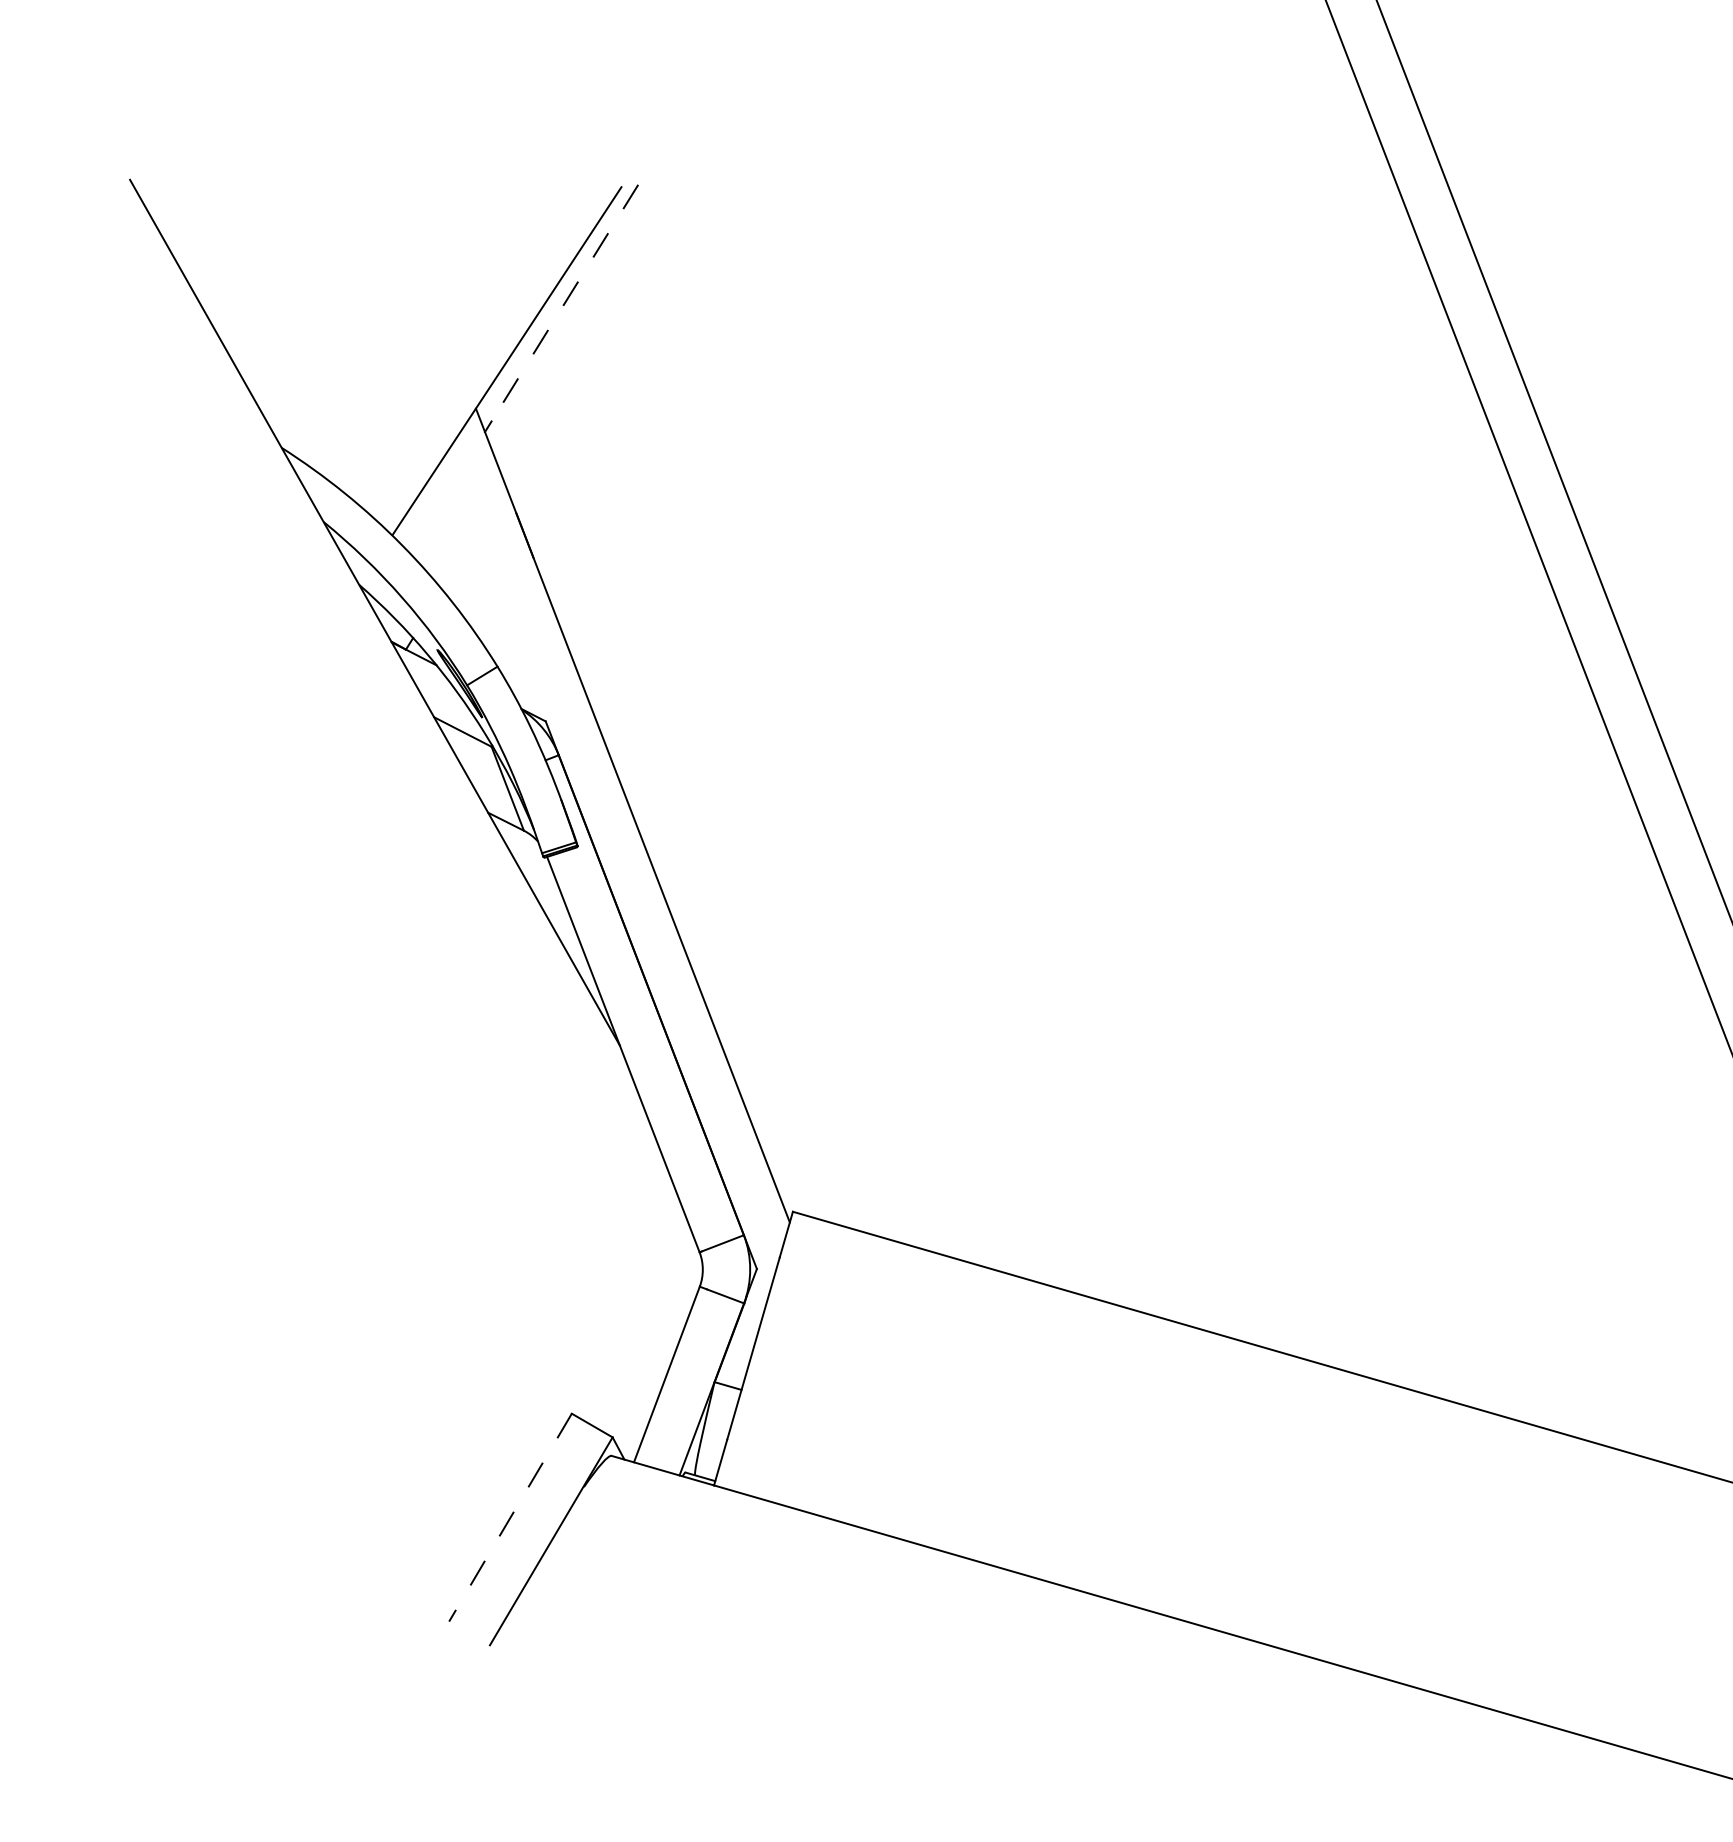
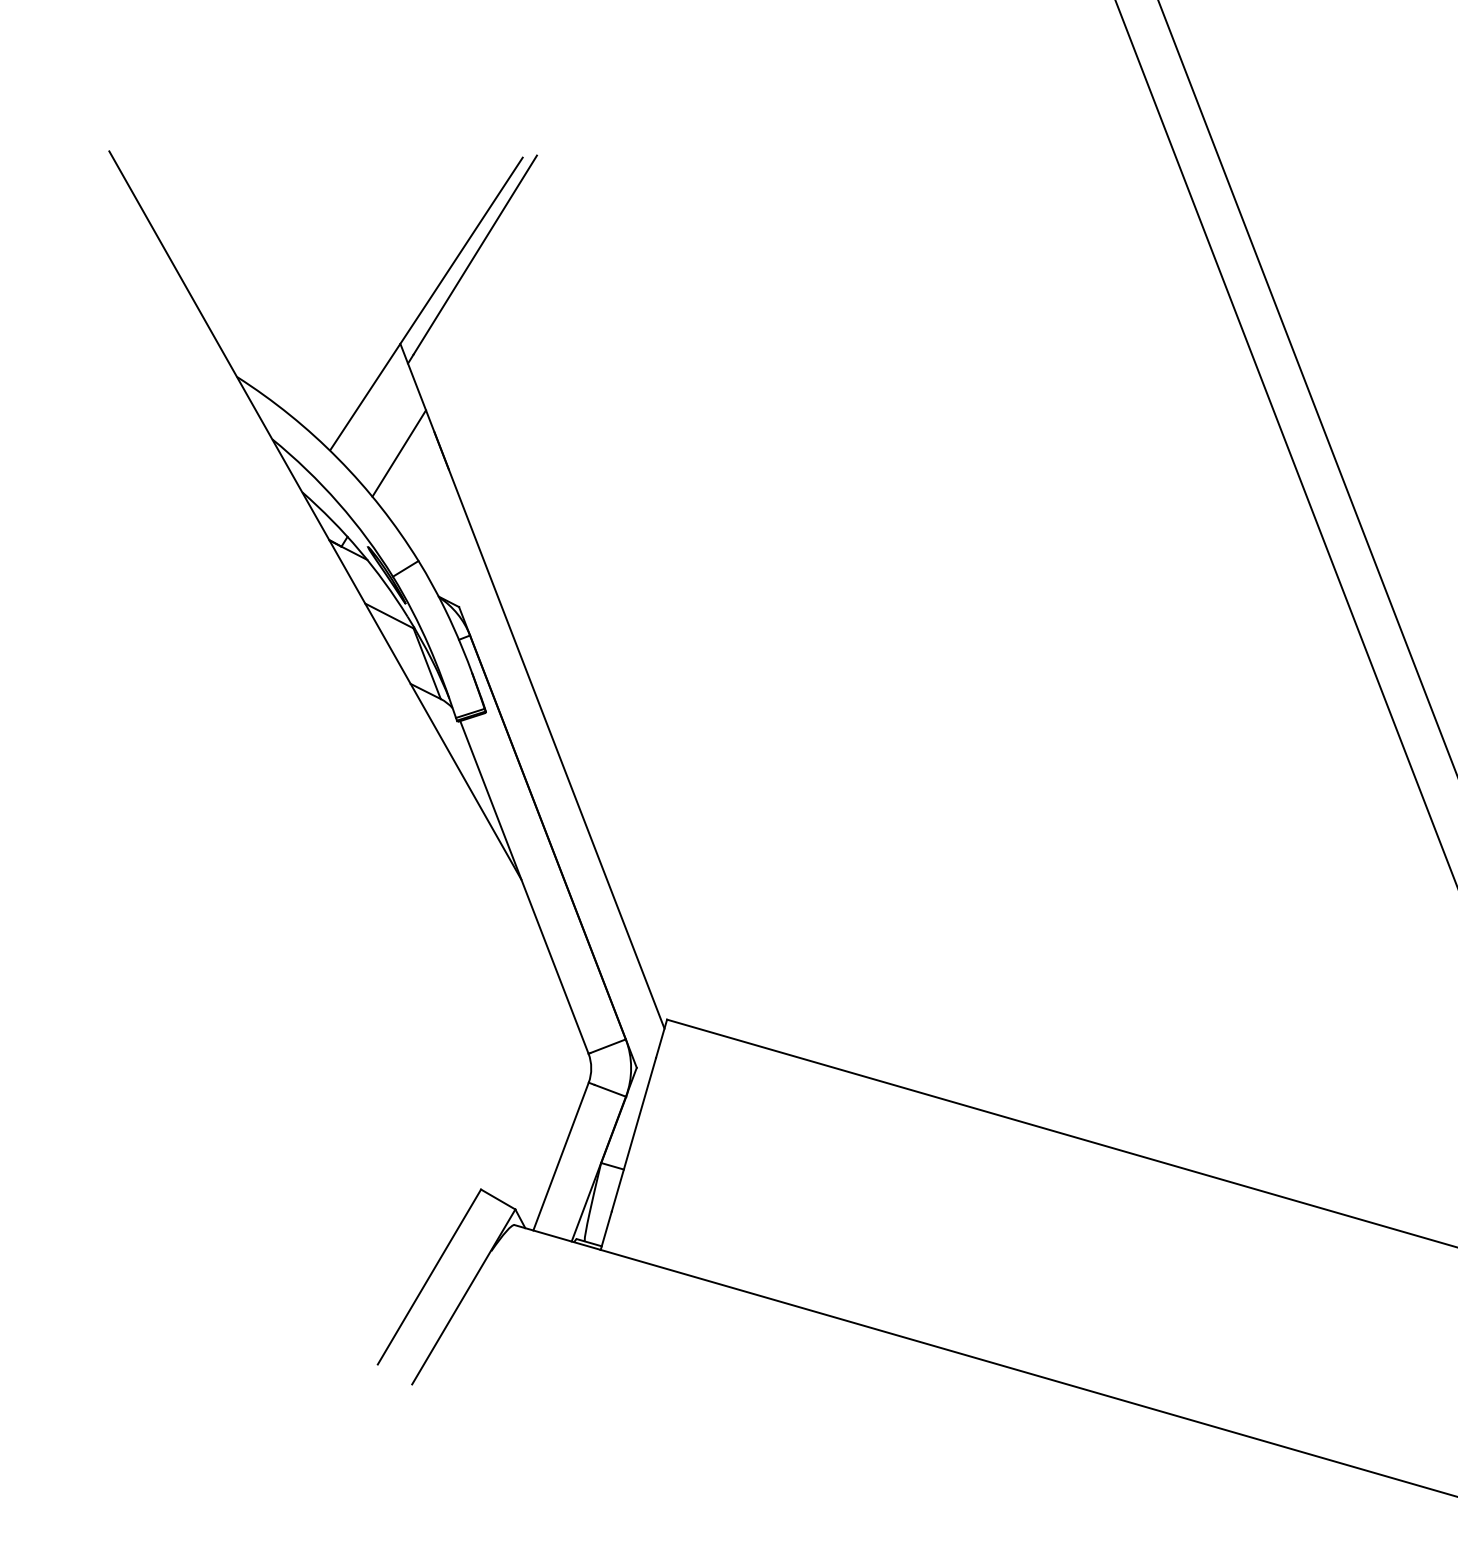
line: (564, 303) -> (474, 255), dashed -> solid
line: (474, 538) -> (399, 453), added
line: (510, 1517) -> (429, 1276), dashed -> solid

